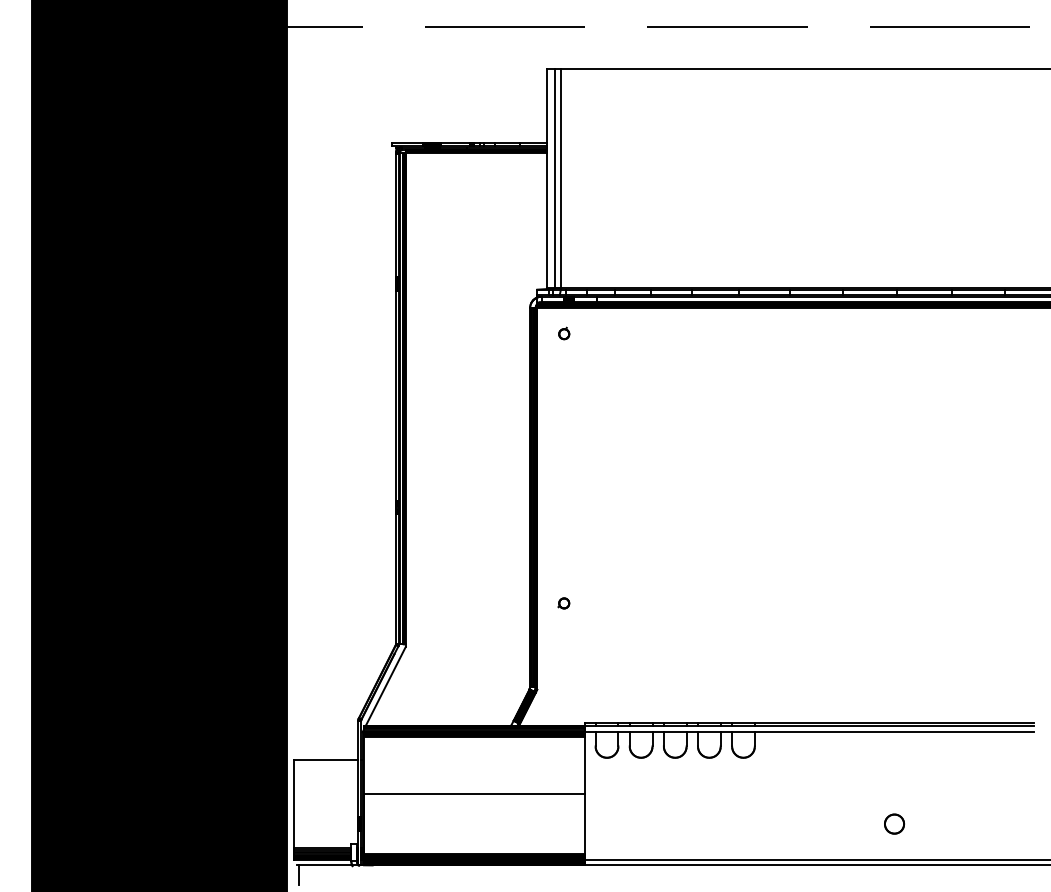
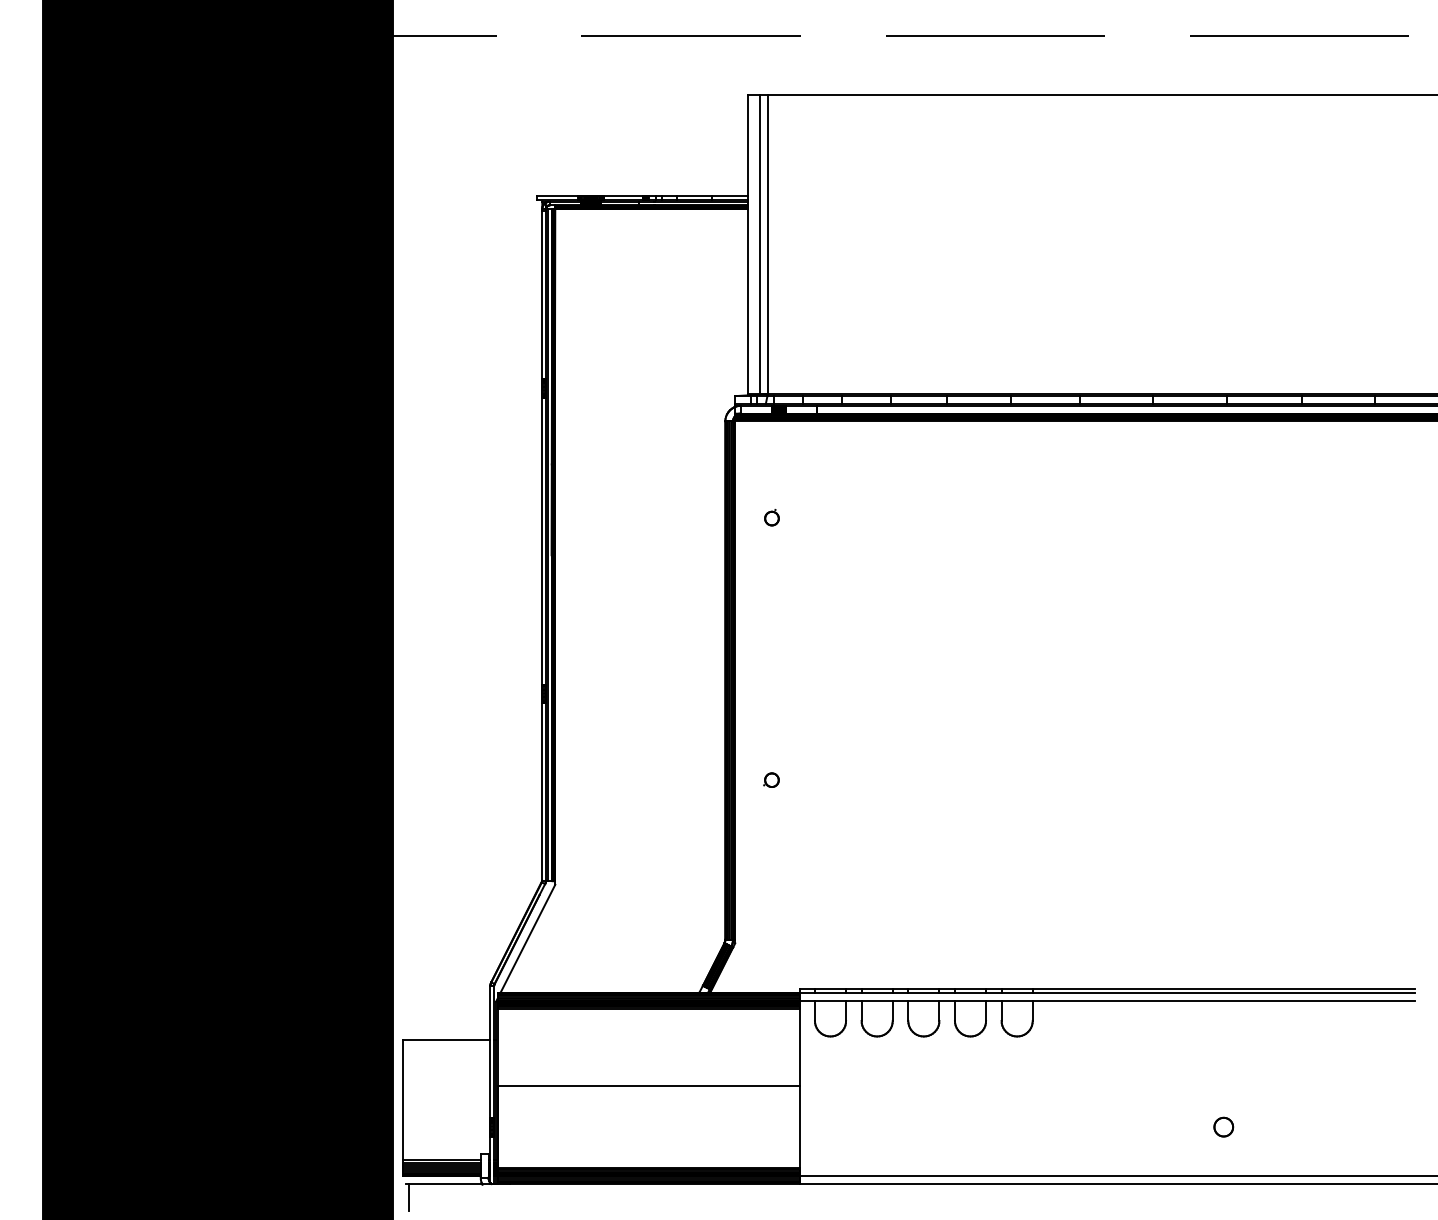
part: (564, 333) -> (772, 517), moved
part: (563, 603) -> (770, 780), moved
part: (894, 823) -> (1223, 1126), size x0.71

